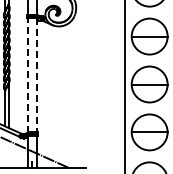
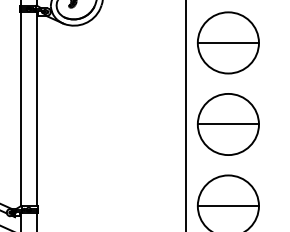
line: (27, 75) -> (20, 109), dashed -> solid
line: (37, 75) -> (37, 109), dashed -> solid

